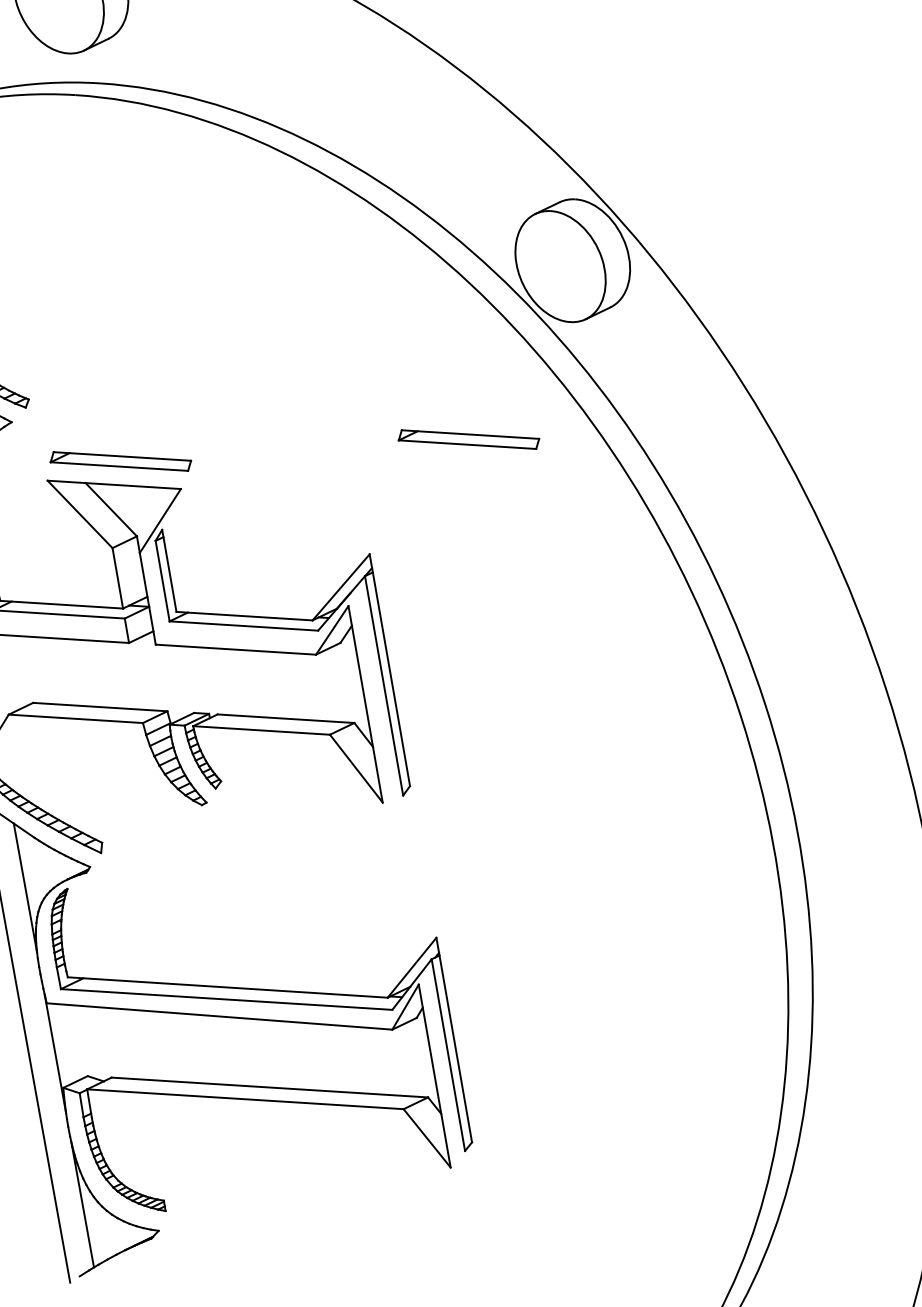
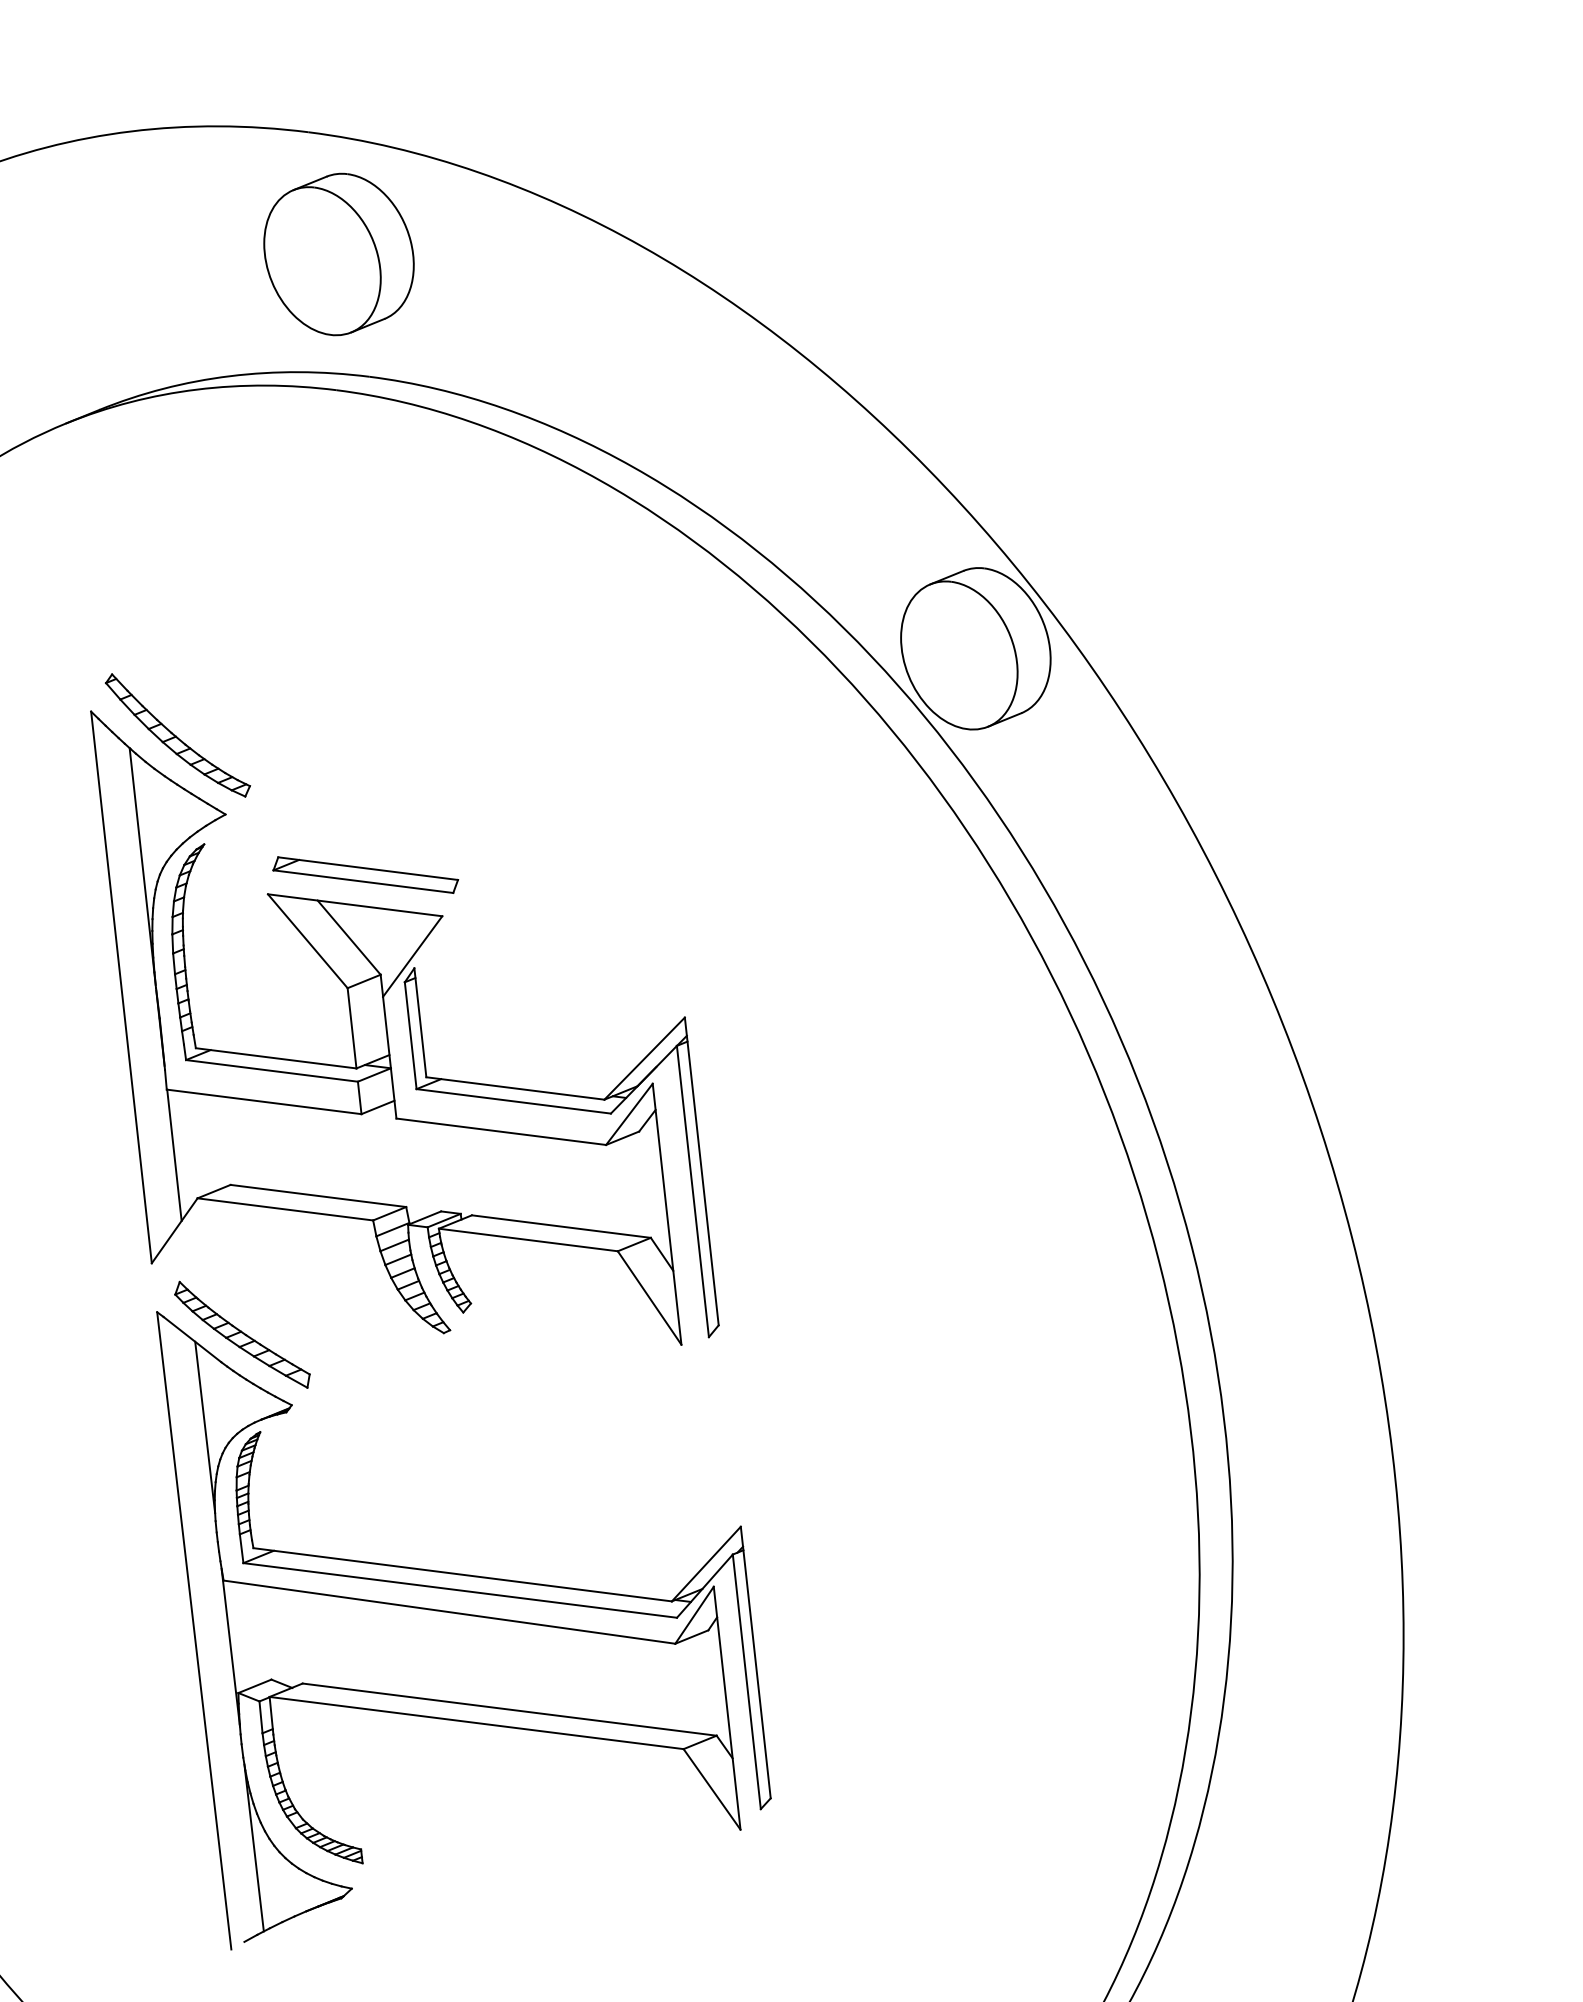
part: (468, 439) -> (824, 874), removed

